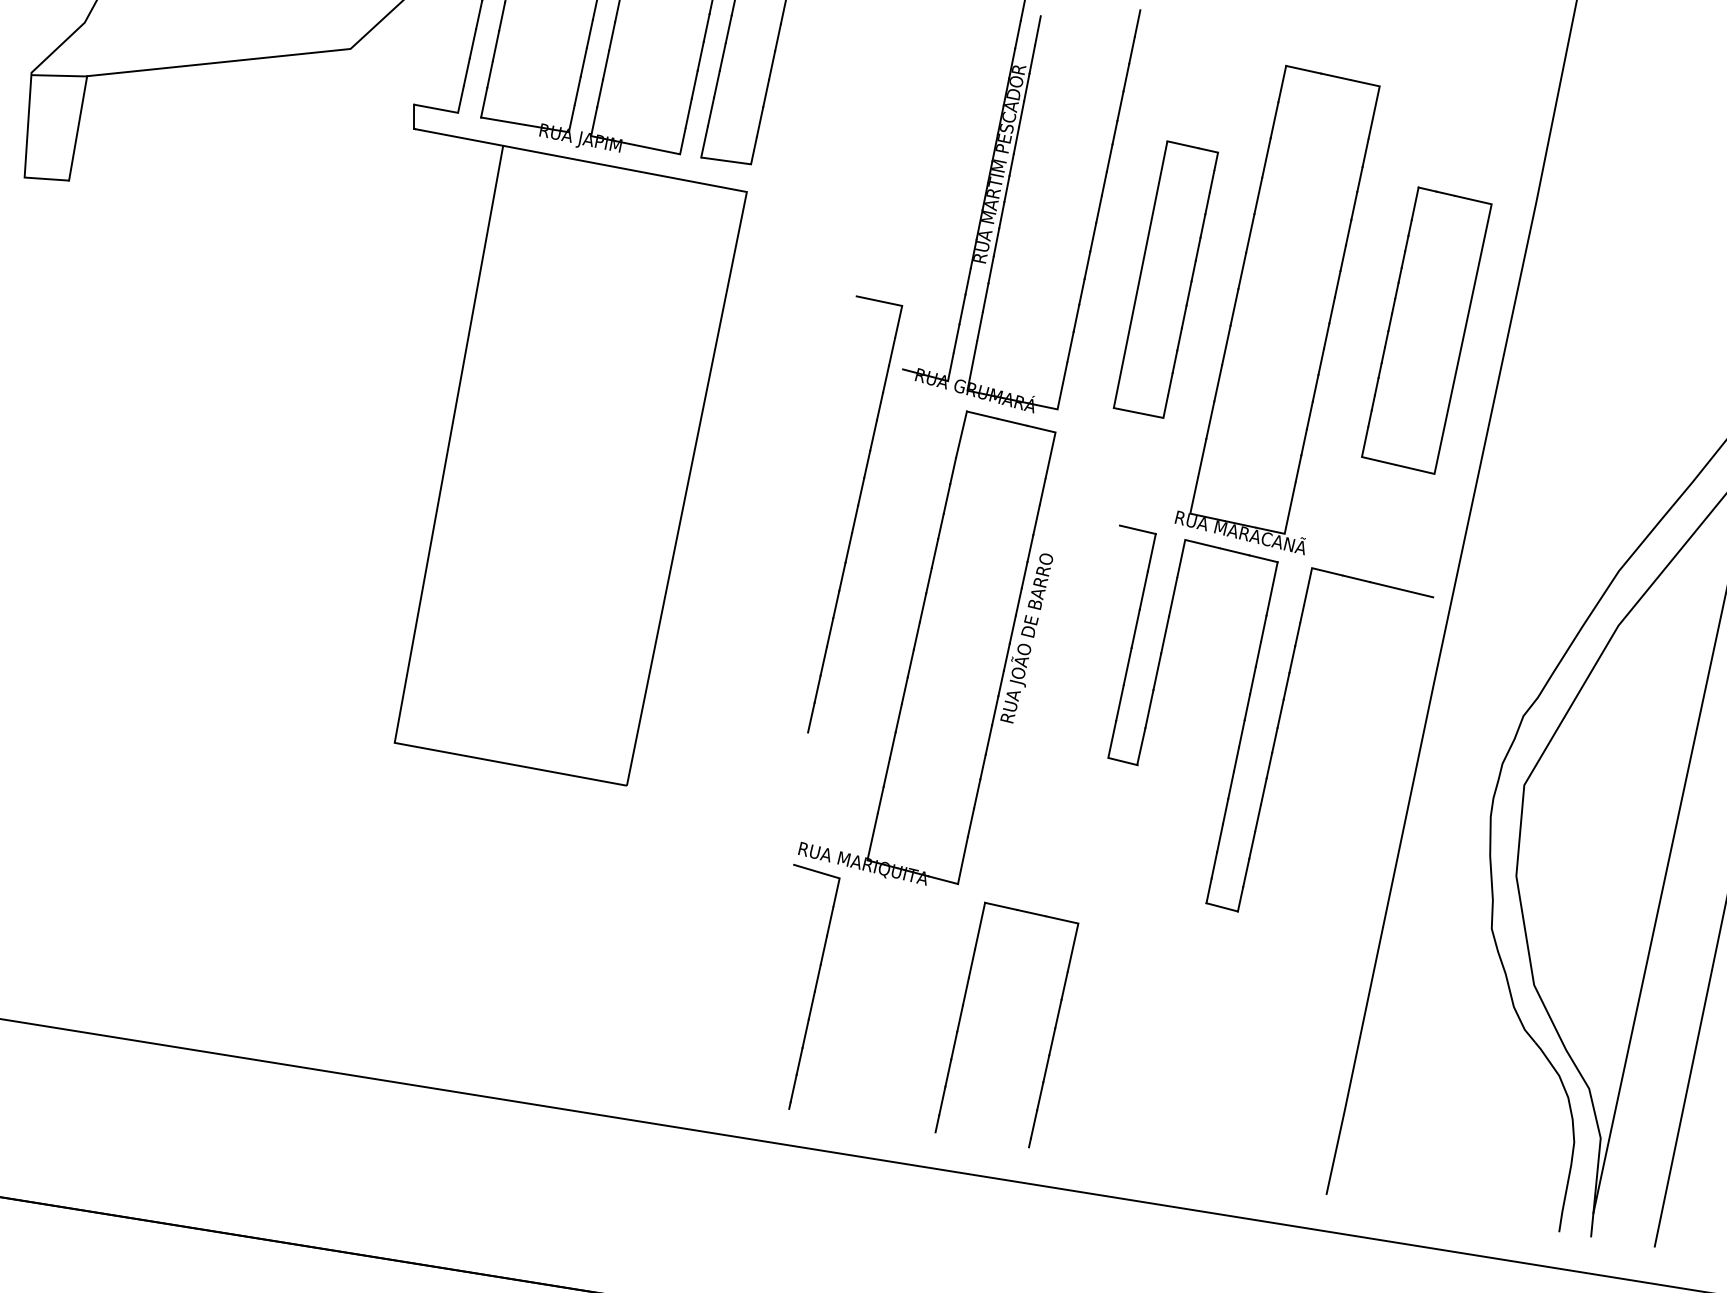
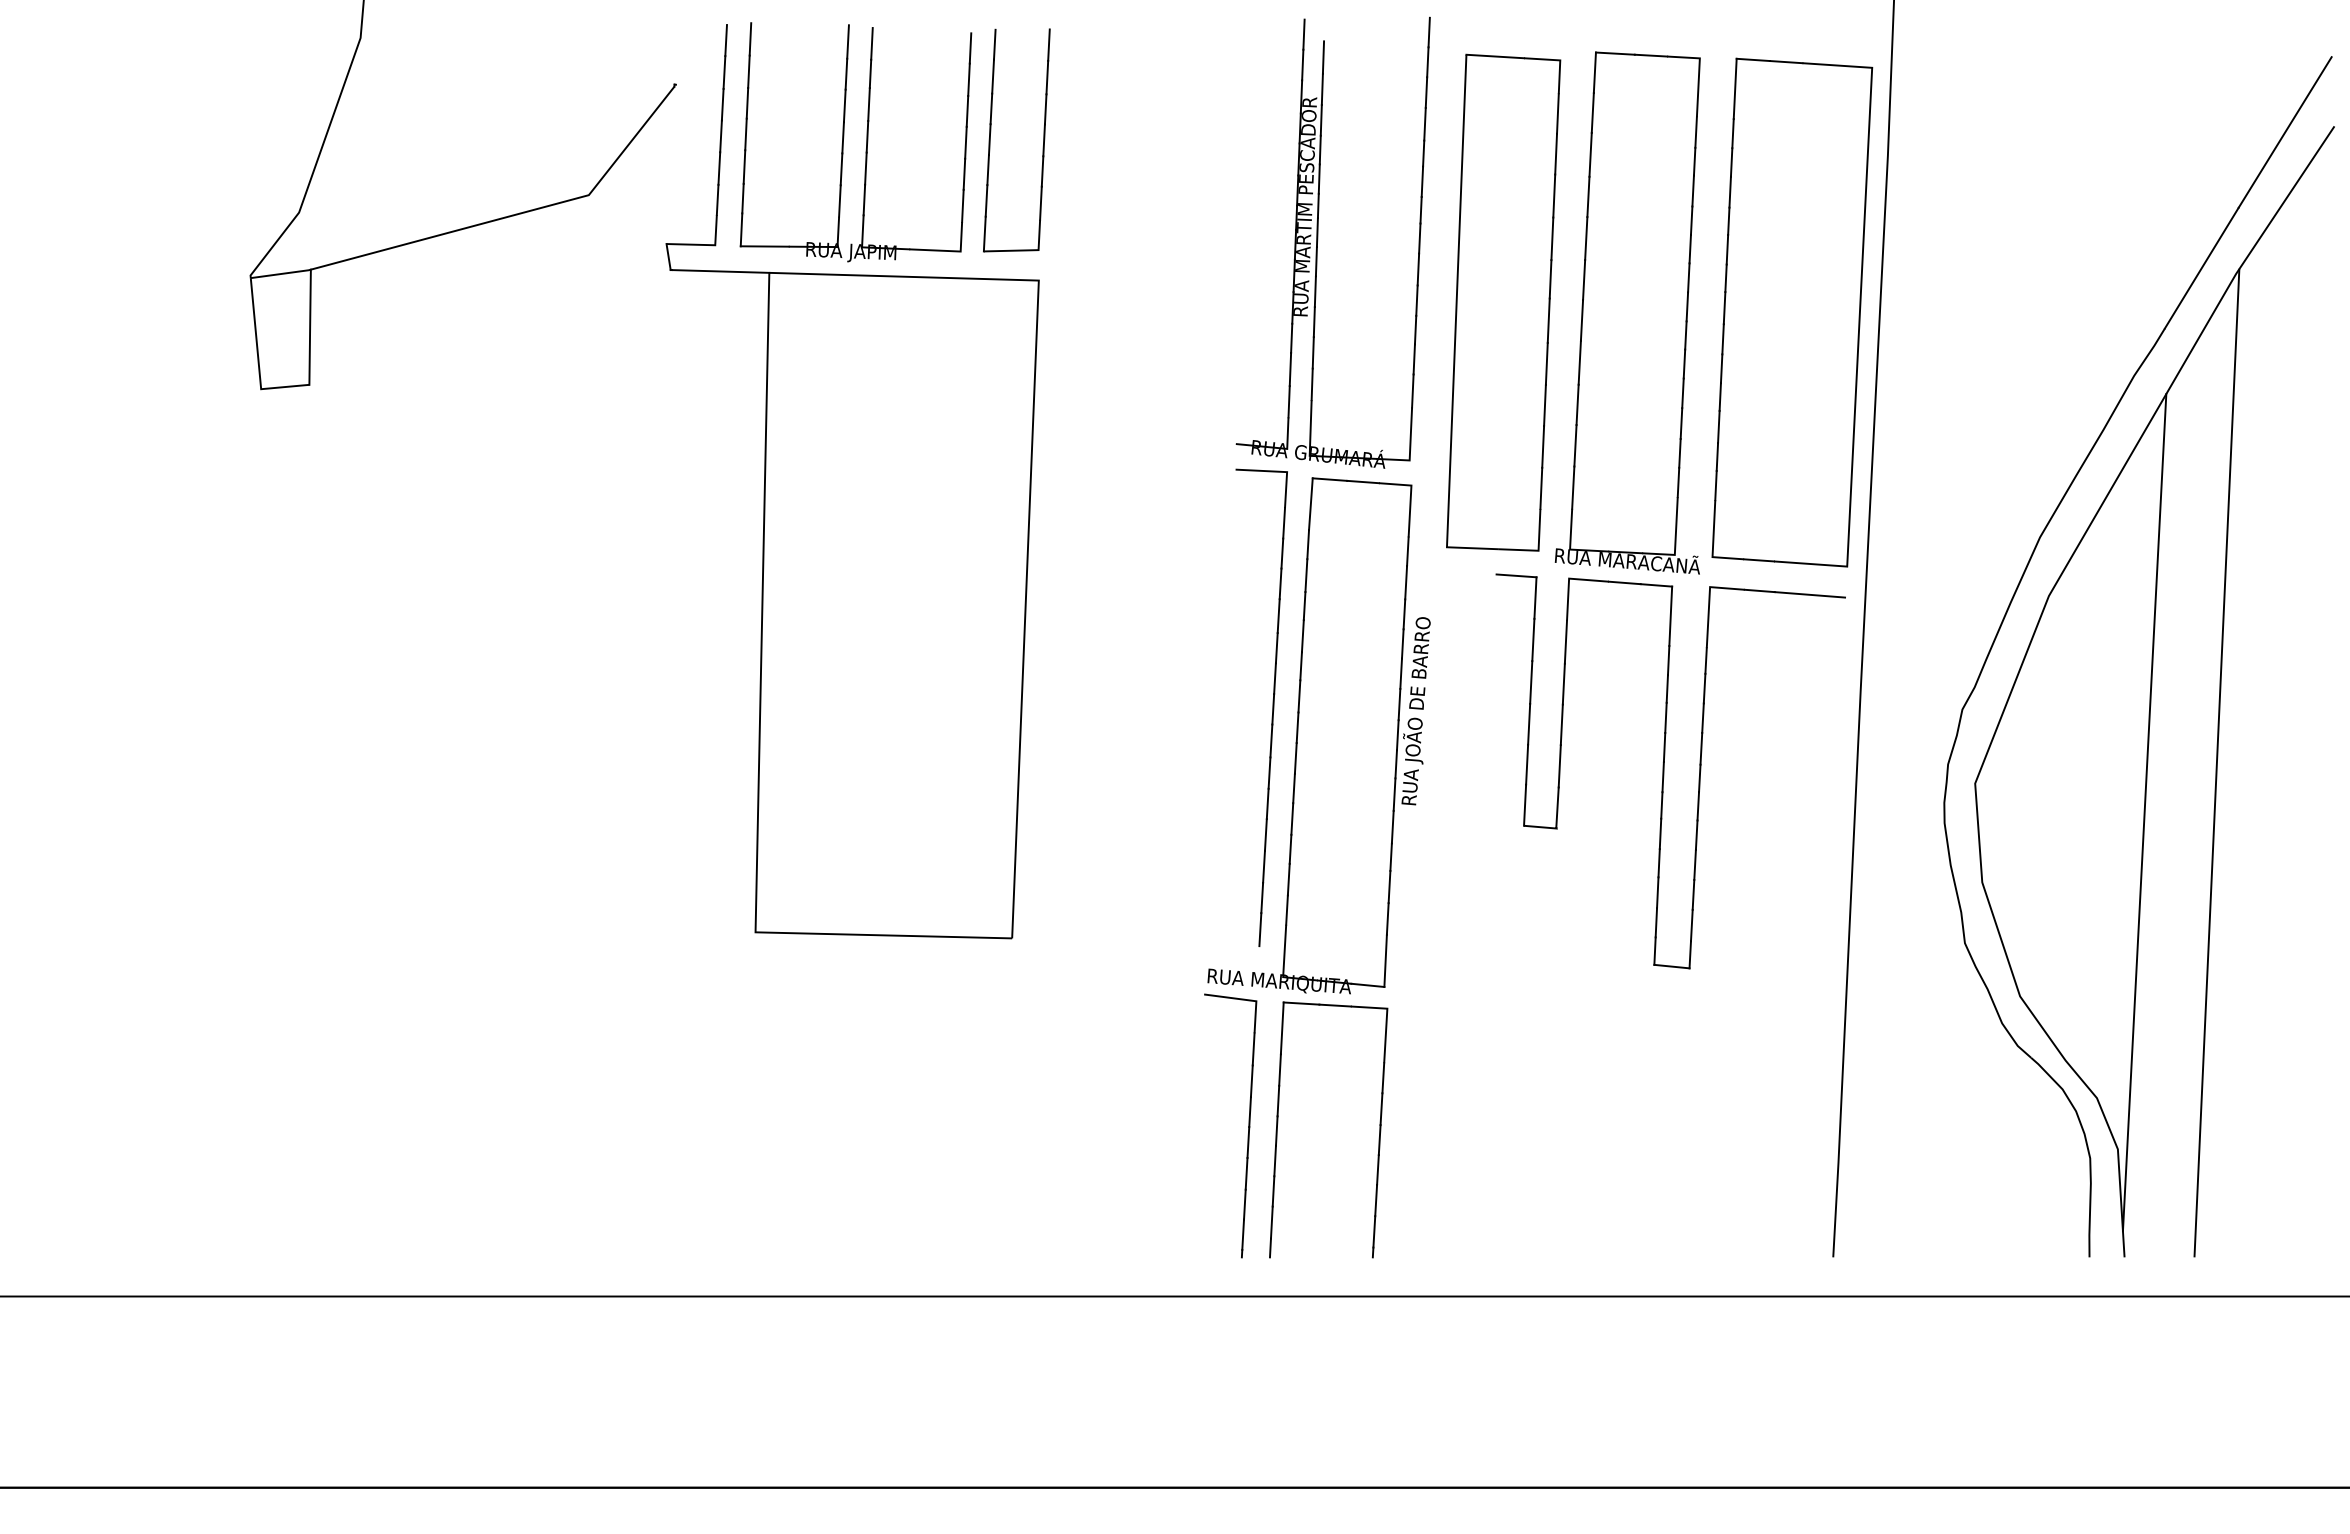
part: (1165, 279) -> (1503, 302), size x1.67
part: (1426, 330) -> (1792, 312), size x1.67
part: (854, 517) -> (1272, 707), moved
part: (962, 1011) -> (1278, 1123), moved

